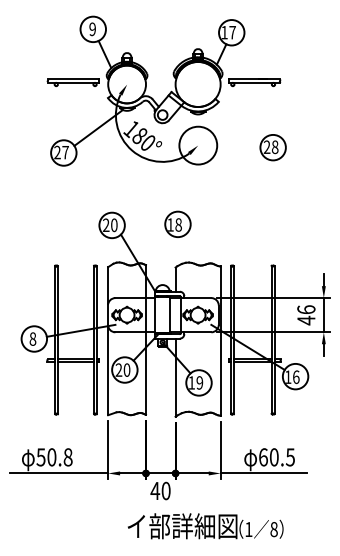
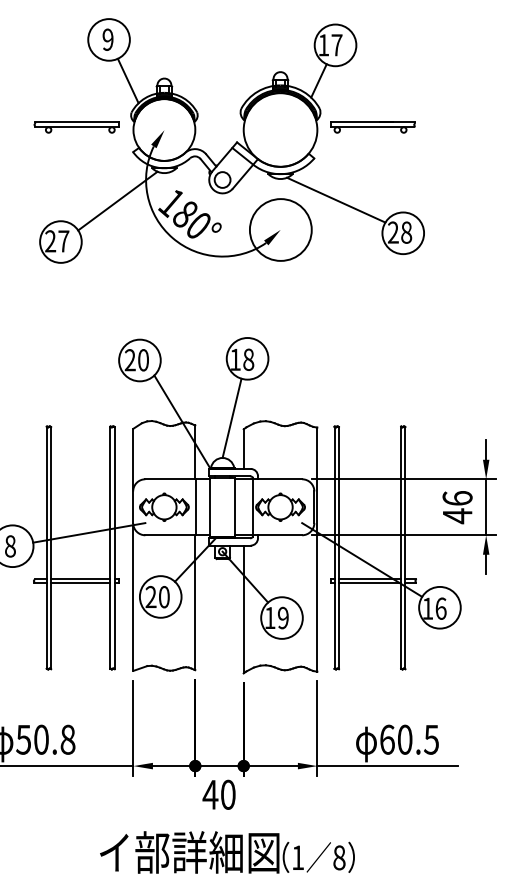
line: (232, 127) -> (336, 200), added
line: (168, 260) -> (232, 417), added
text: (205, 526) -> (227, 852), moved

